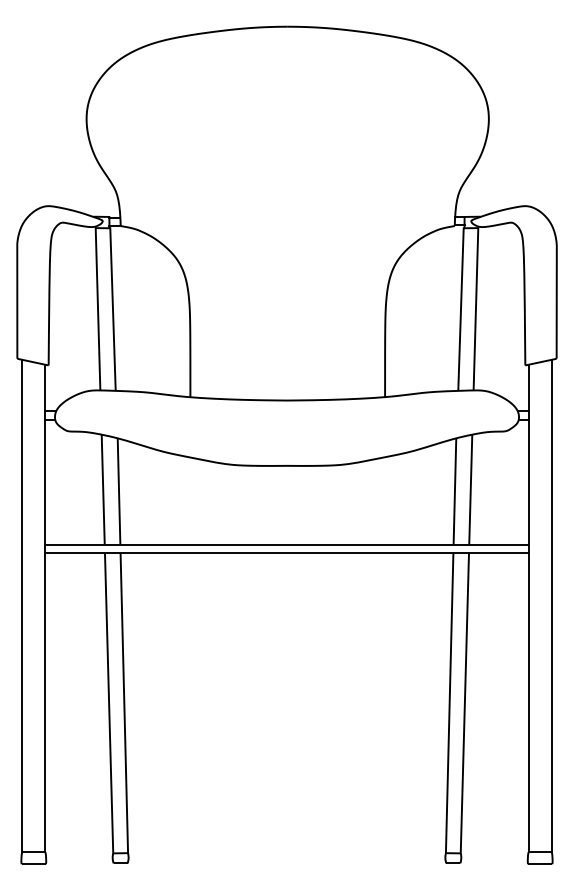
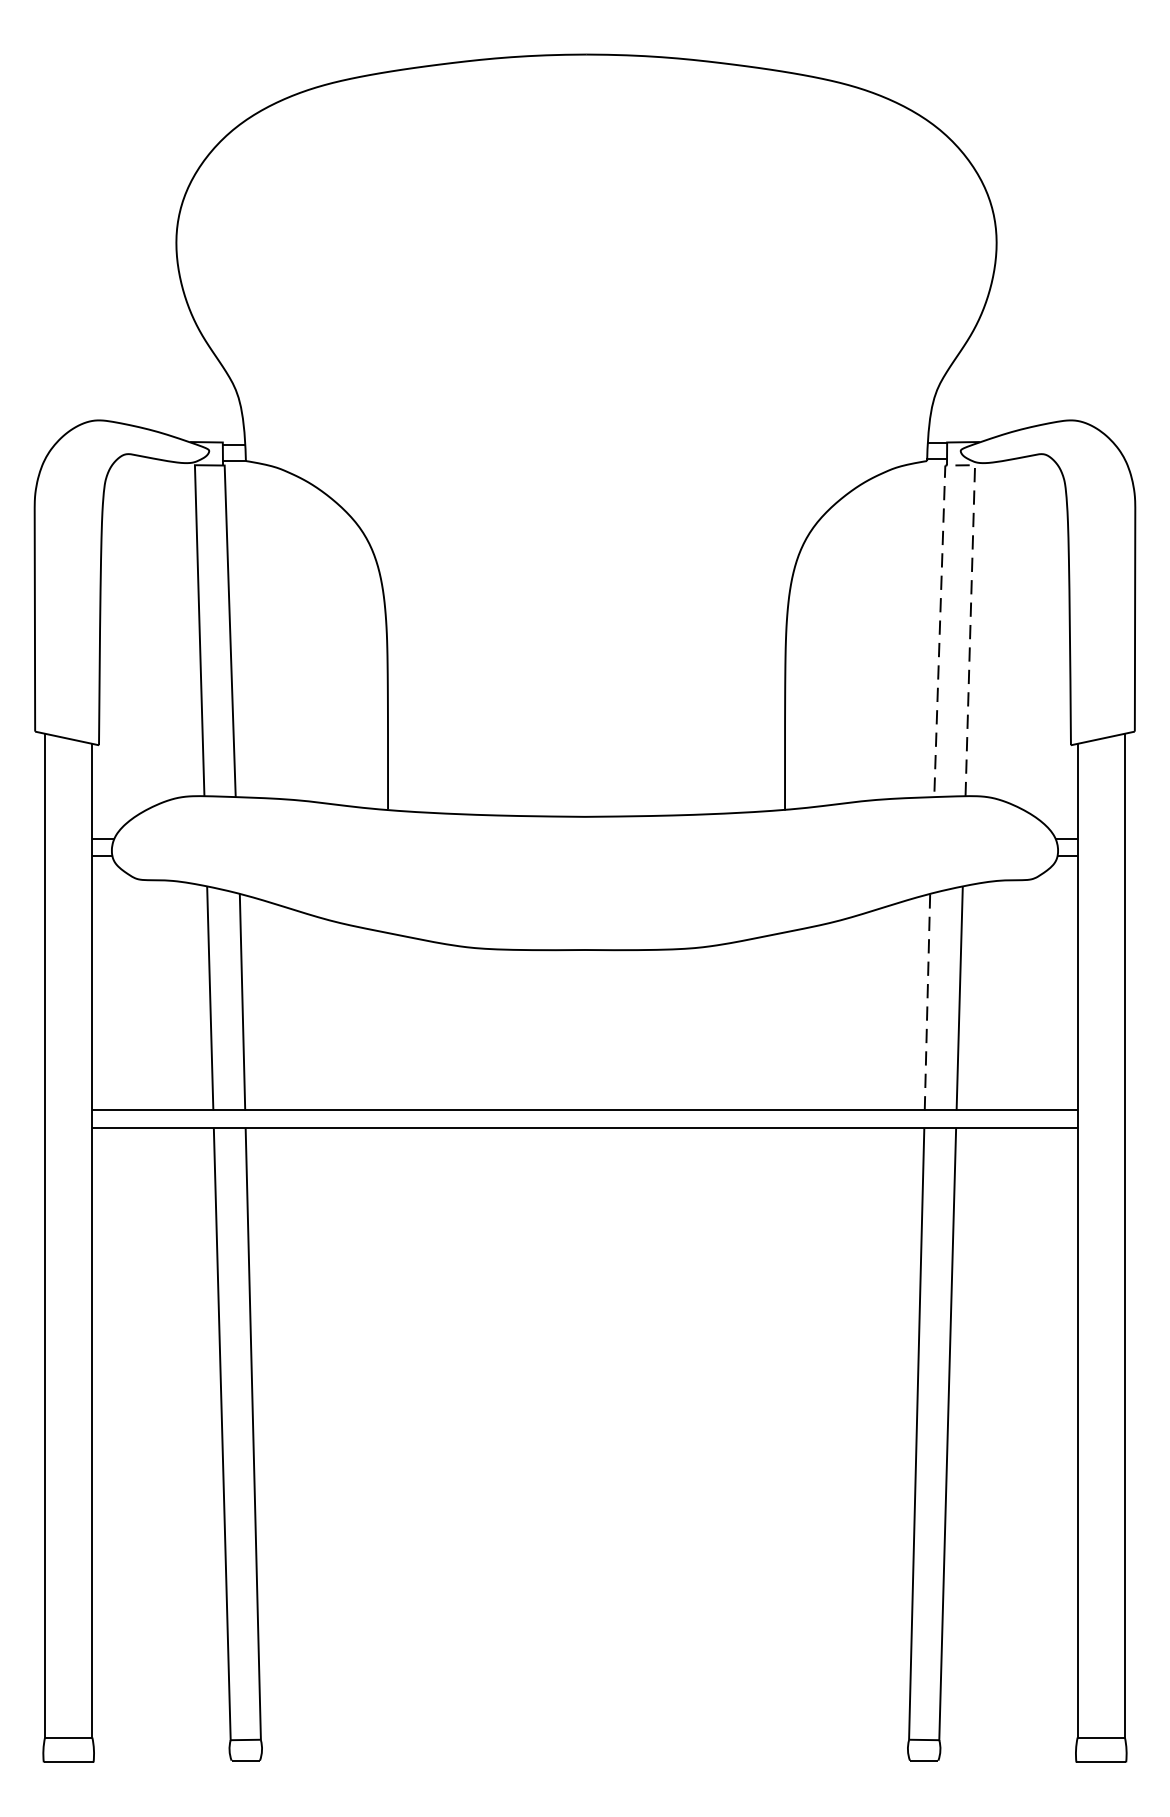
line: (470, 228) -> (959, 466), solid -> dashed
line: (454, 490) -> (926, 1000), solid -> dashed

